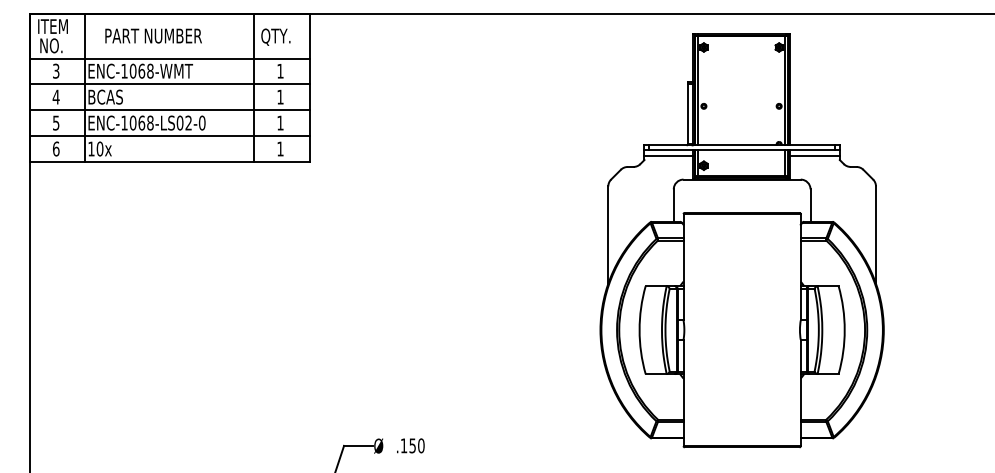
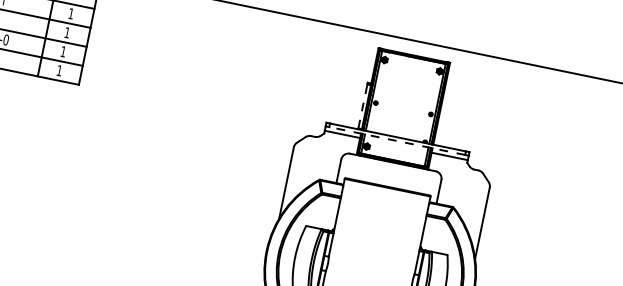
line: (687, 114) -> (362, 106), solid -> dashed
line: (742, 150) -> (397, 141), solid -> dashed

